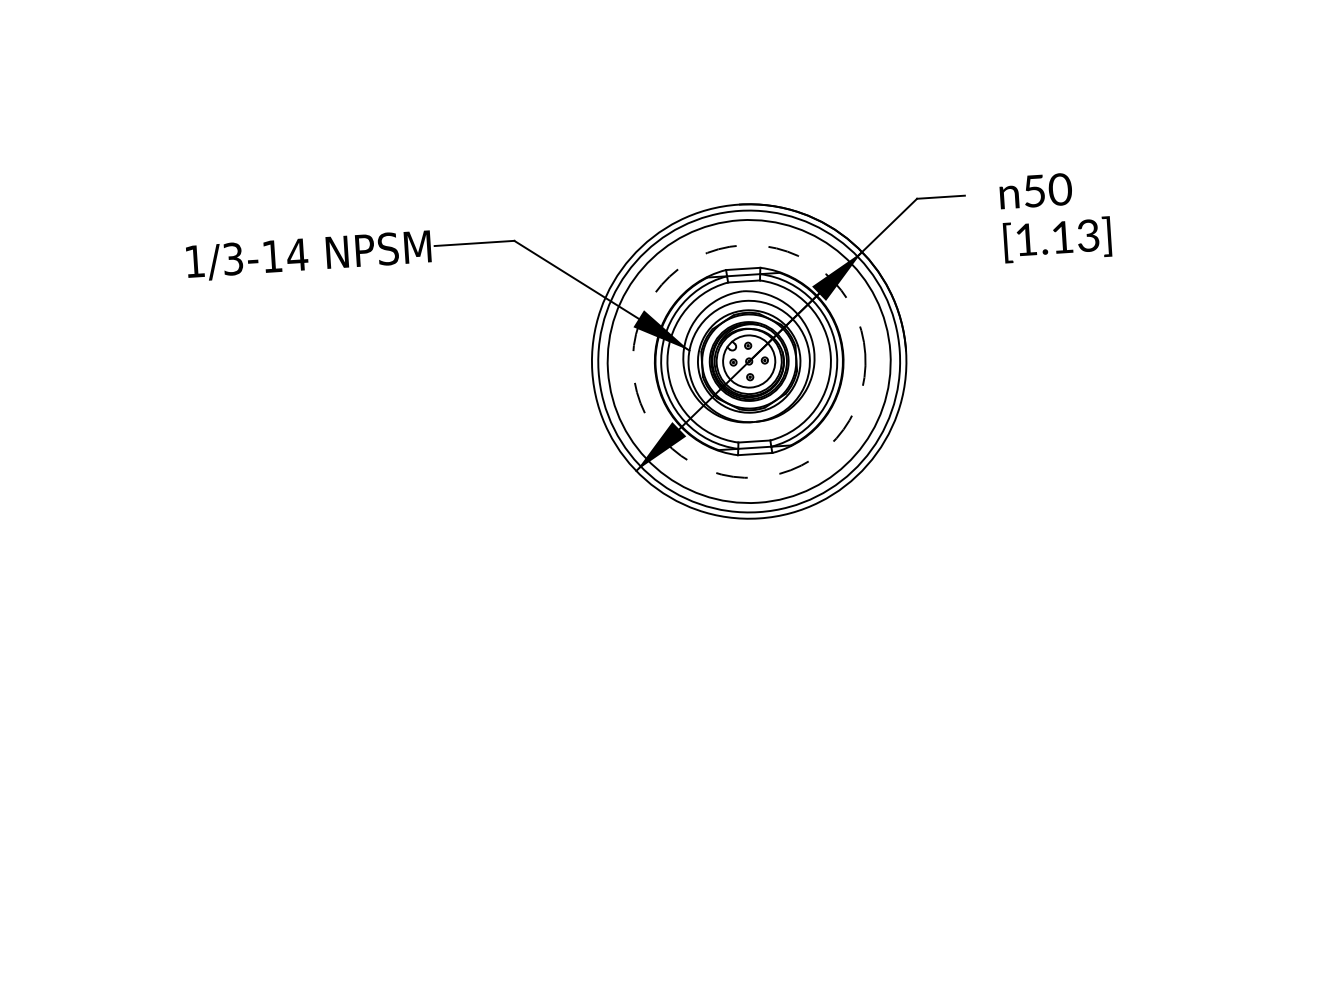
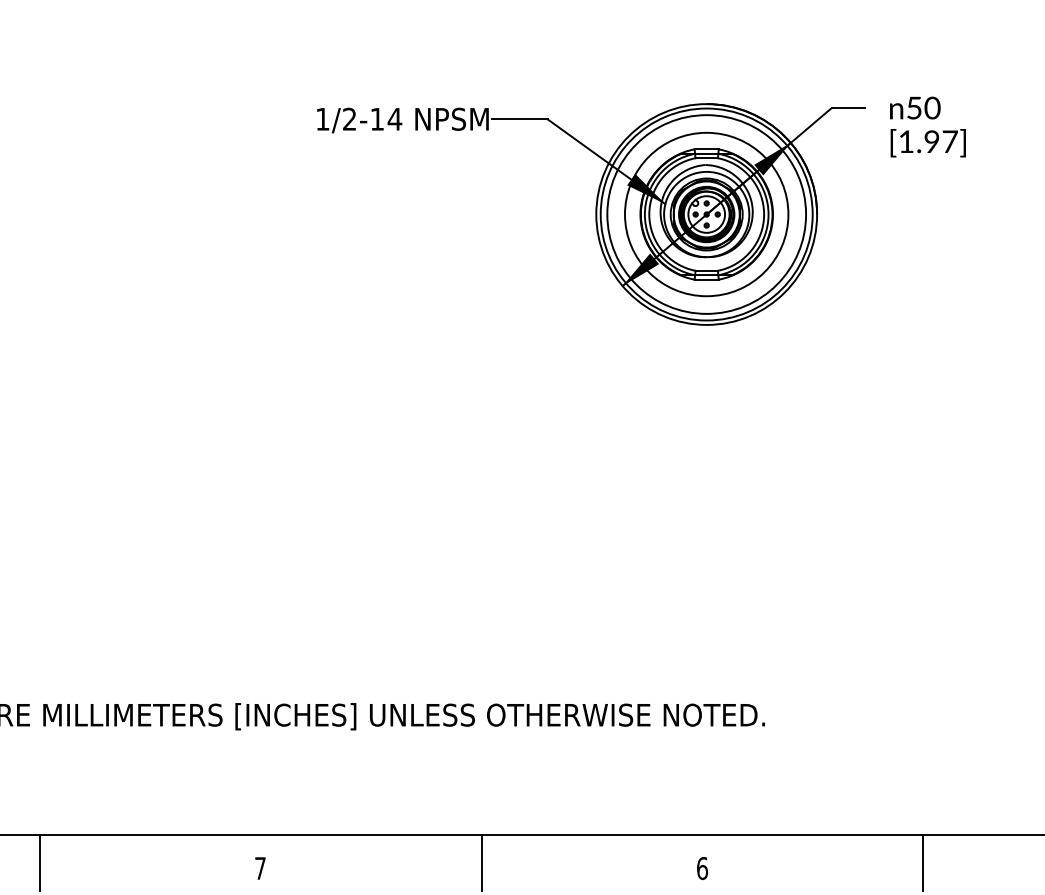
text: (1074, 236) -> (940, 141), [1.13] -> [1.97]
text: (232, 259) -> (349, 119), 1/3-14 -> 1/2-14
circle: (748, 361) -> (706, 214), dashed -> solid

